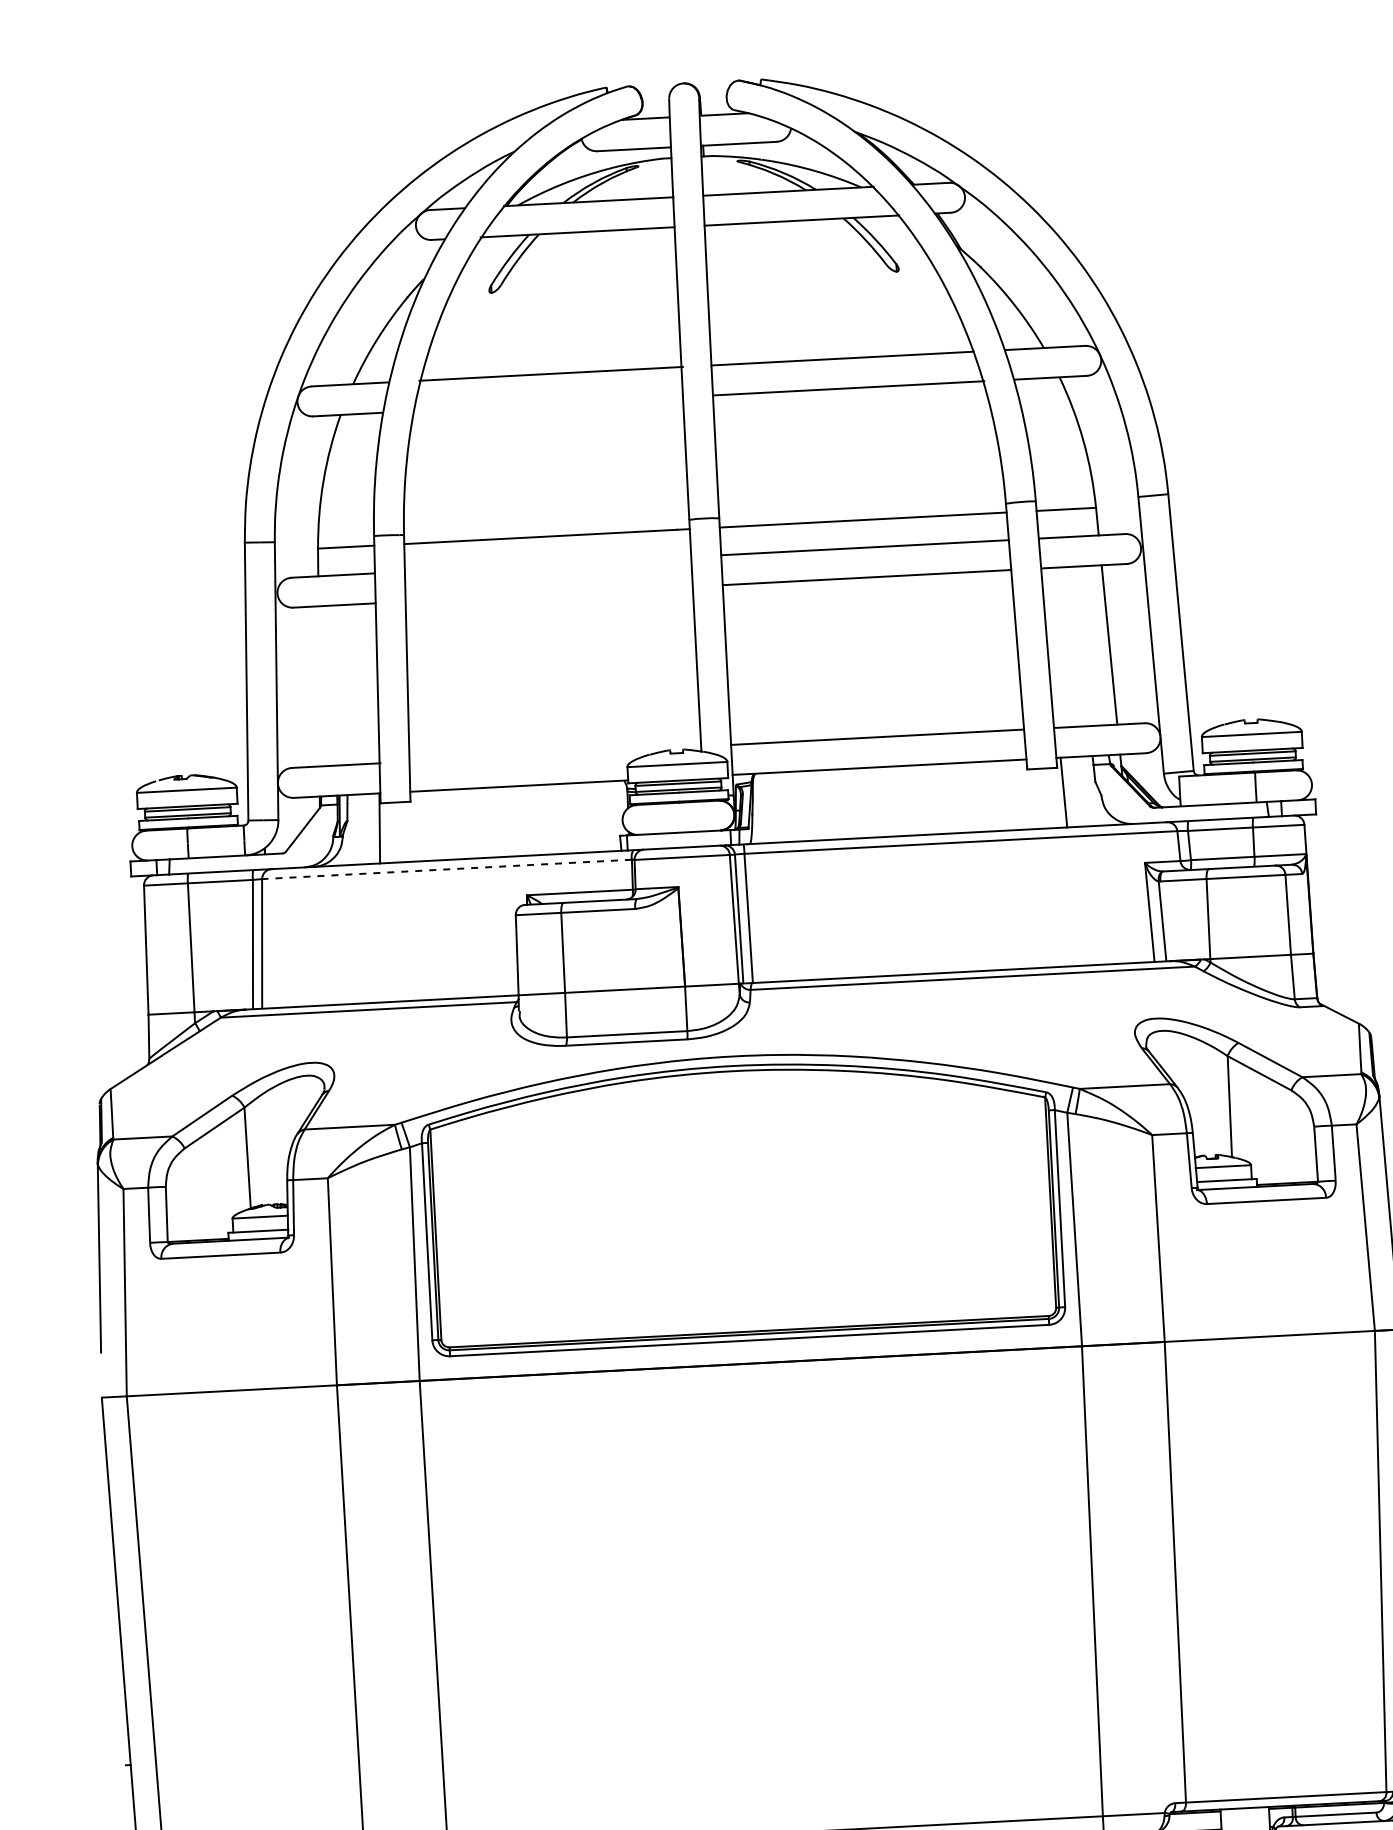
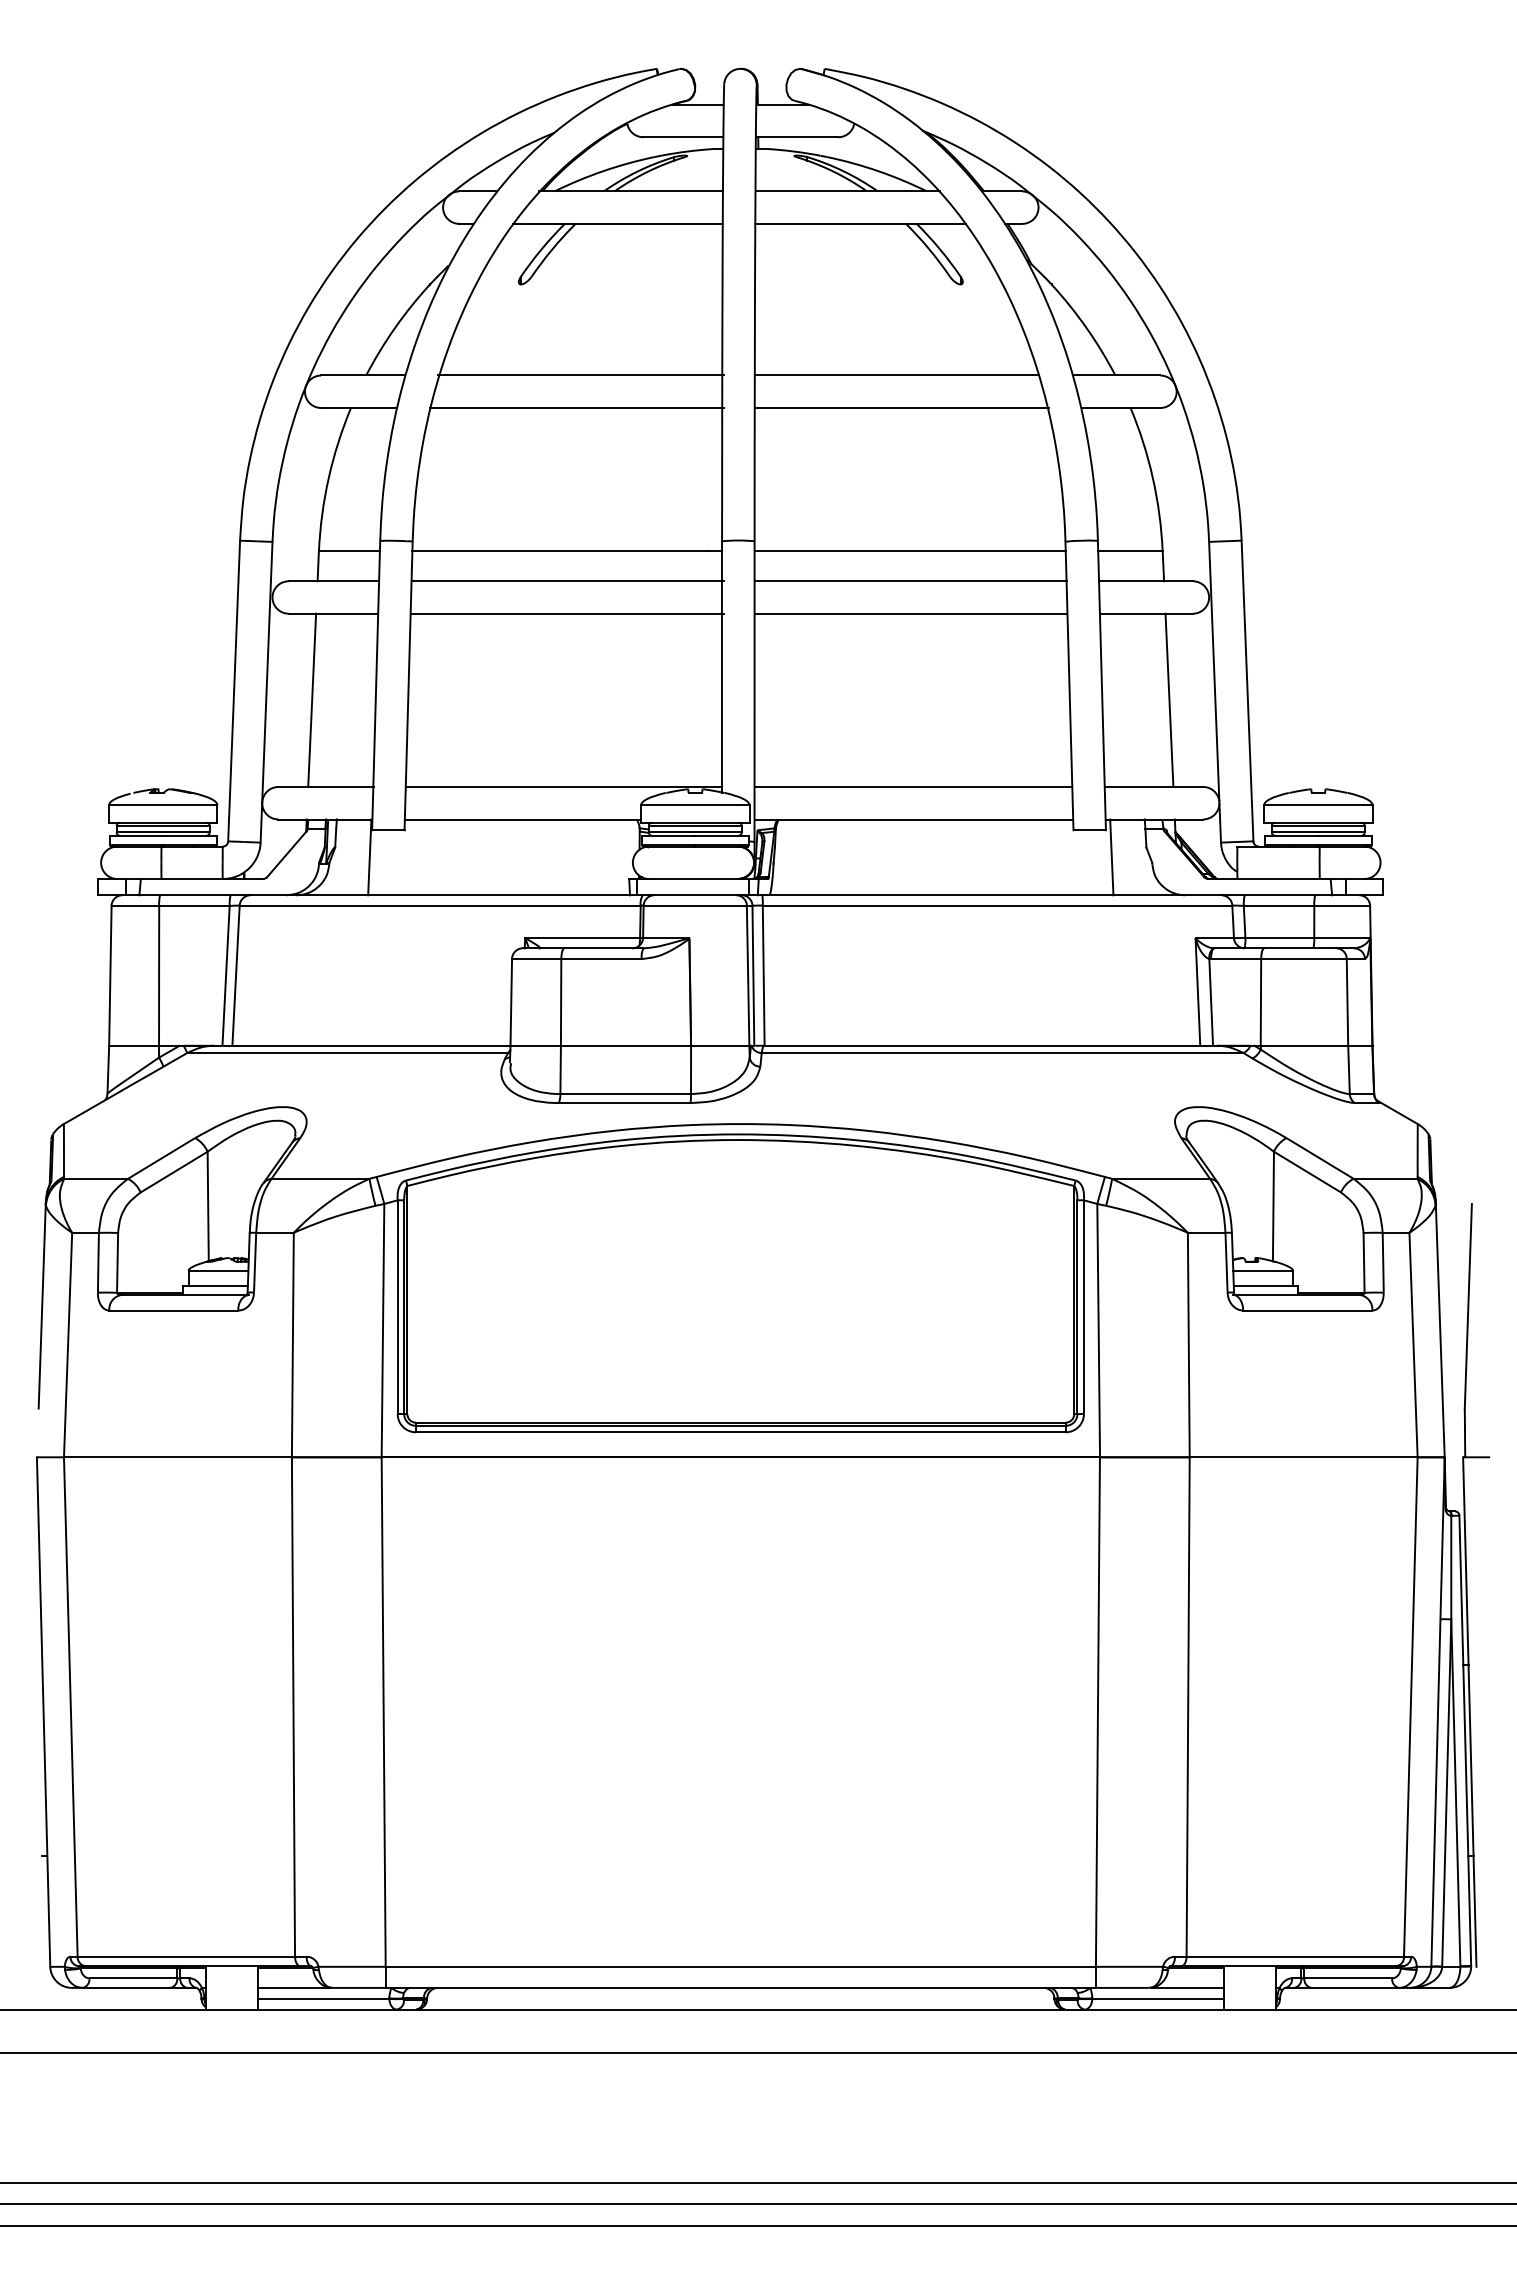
line: (548, 404) -> (576, 408), added
line: (548, 564) -> (567, 581), added
line: (549, 594) -> (566, 613), added
line: (319, 686) -> (312, 700), added
line: (554, 754) -> (563, 787), added
line: (447, 869) -> (440, 905), dashed -> solid

